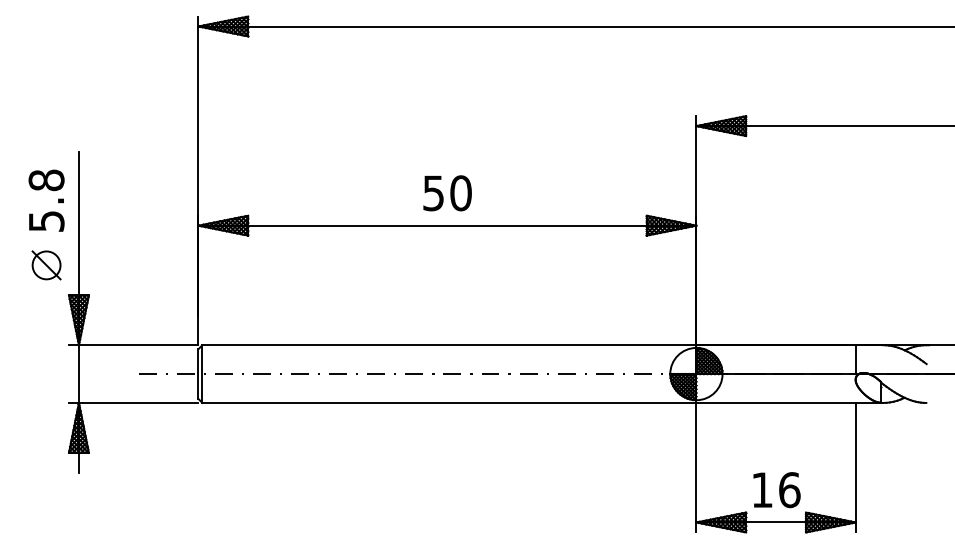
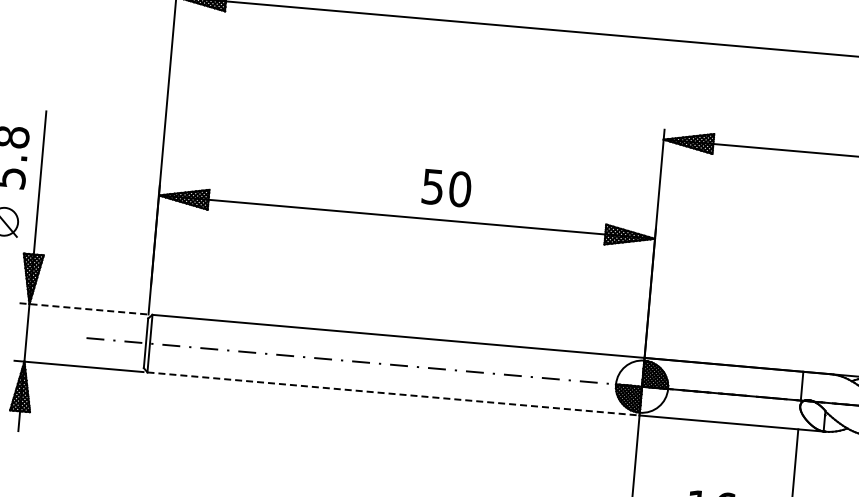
text: (447, 193) -> (446, 188), moved
line: (133, 345) -> (83, 309), solid -> dashed
line: (449, 402) -> (393, 393), solid -> dashed

